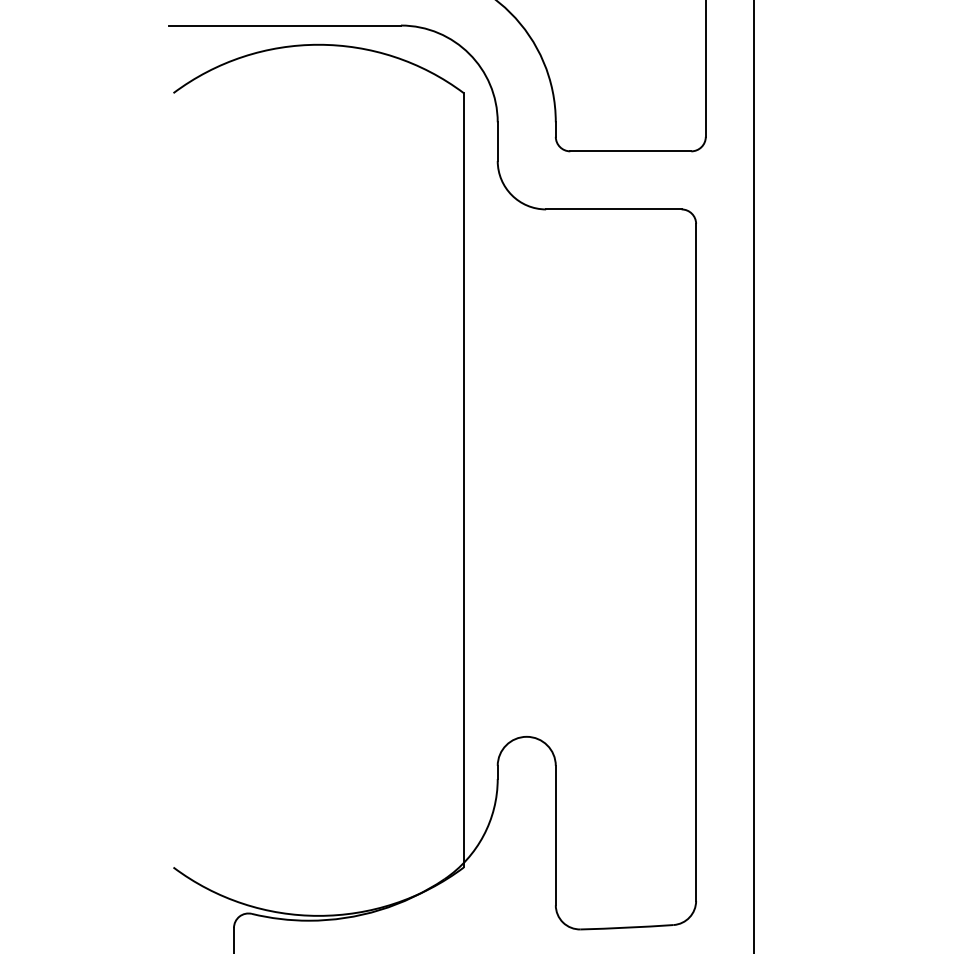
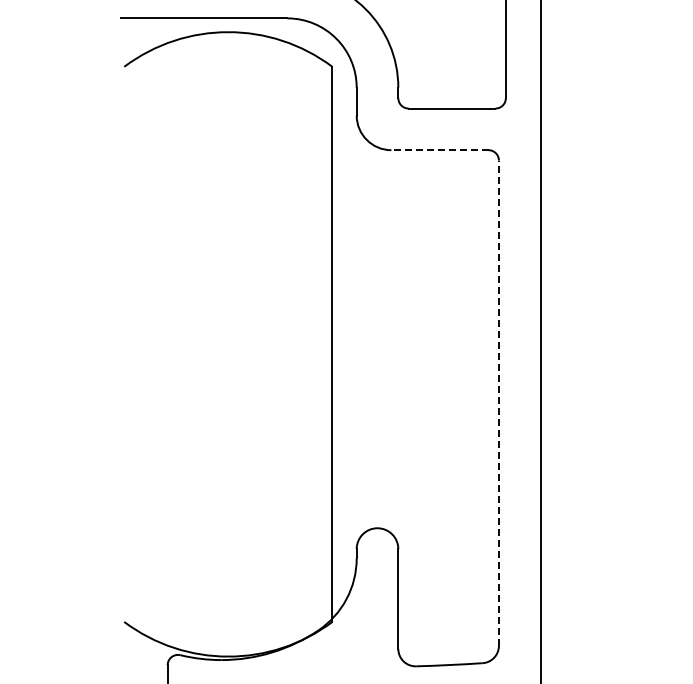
line: (613, 209) -> (439, 150), solid -> dashed
line: (695, 562) -> (498, 403), solid -> dashed

